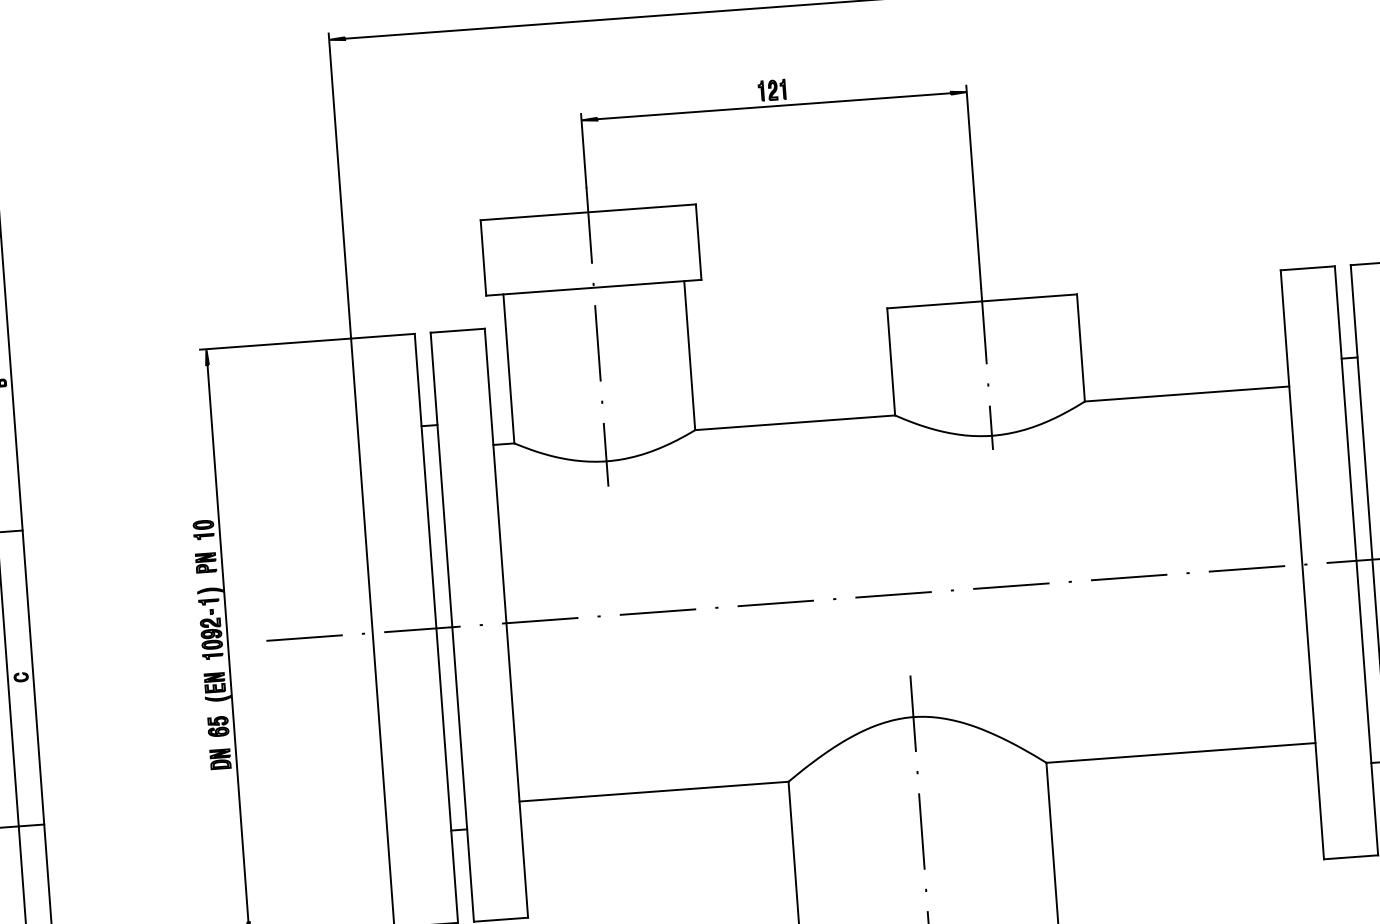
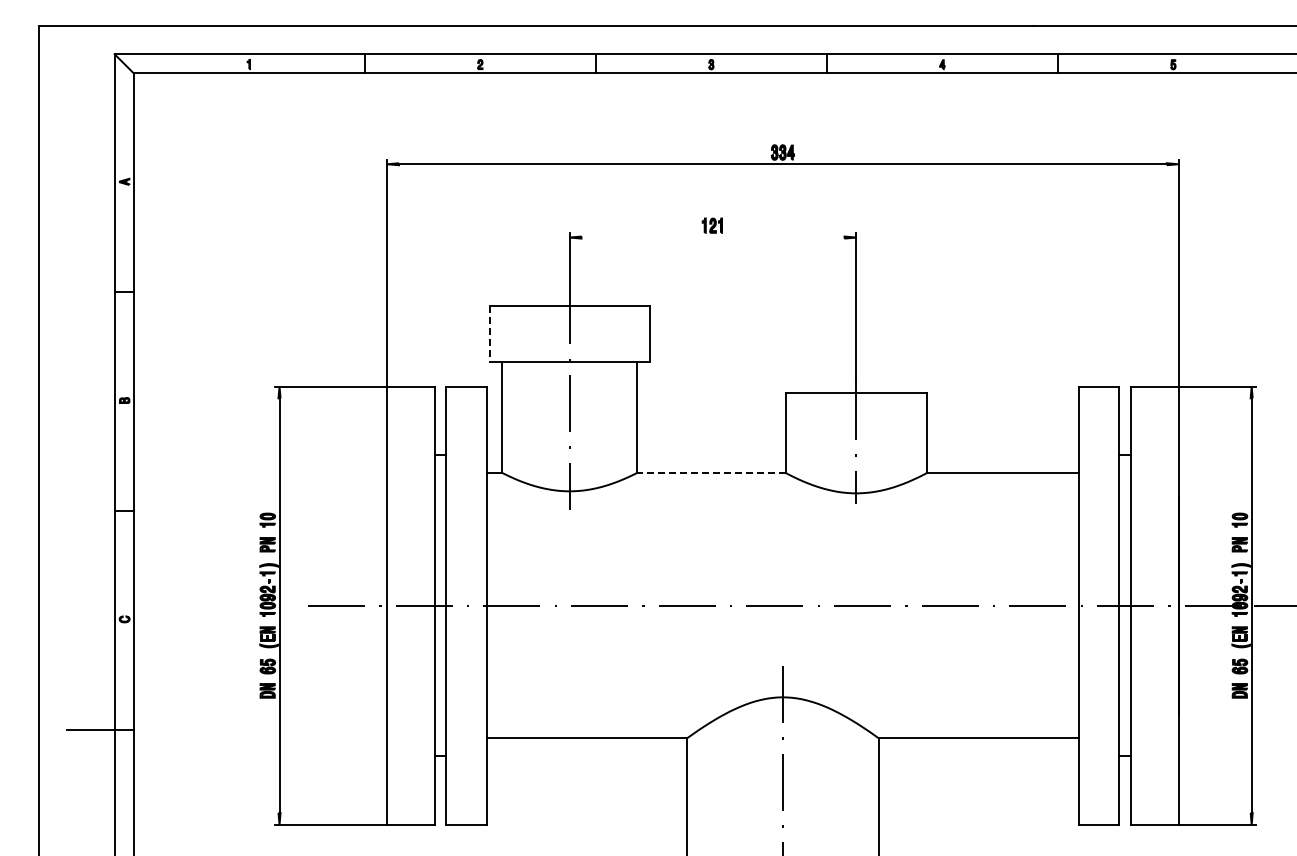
line: (773, 106) -> (712, 237), removed
line: (483, 258) -> (489, 334), solid -> dashed
line: (794, 423) -> (710, 473), solid -> dashed

